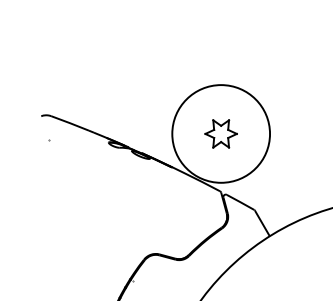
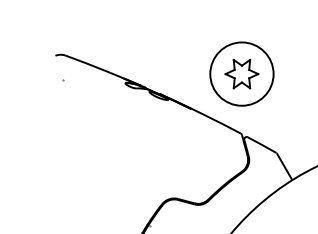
circle: (220, 133) -> (241, 73), size x0.62

